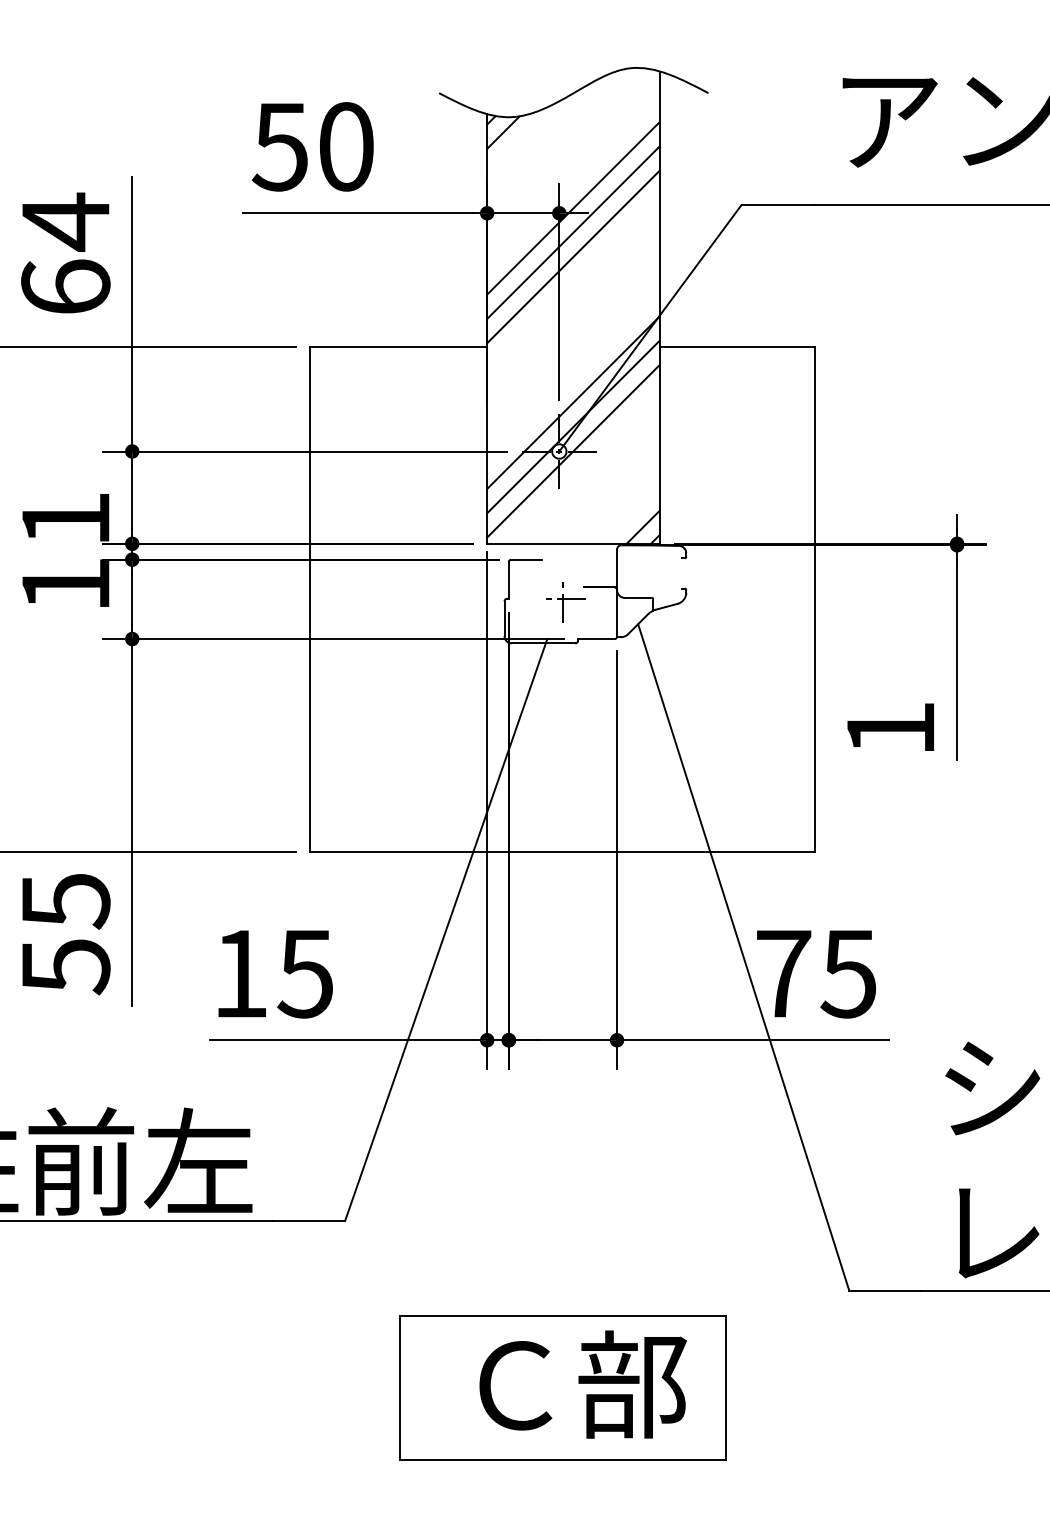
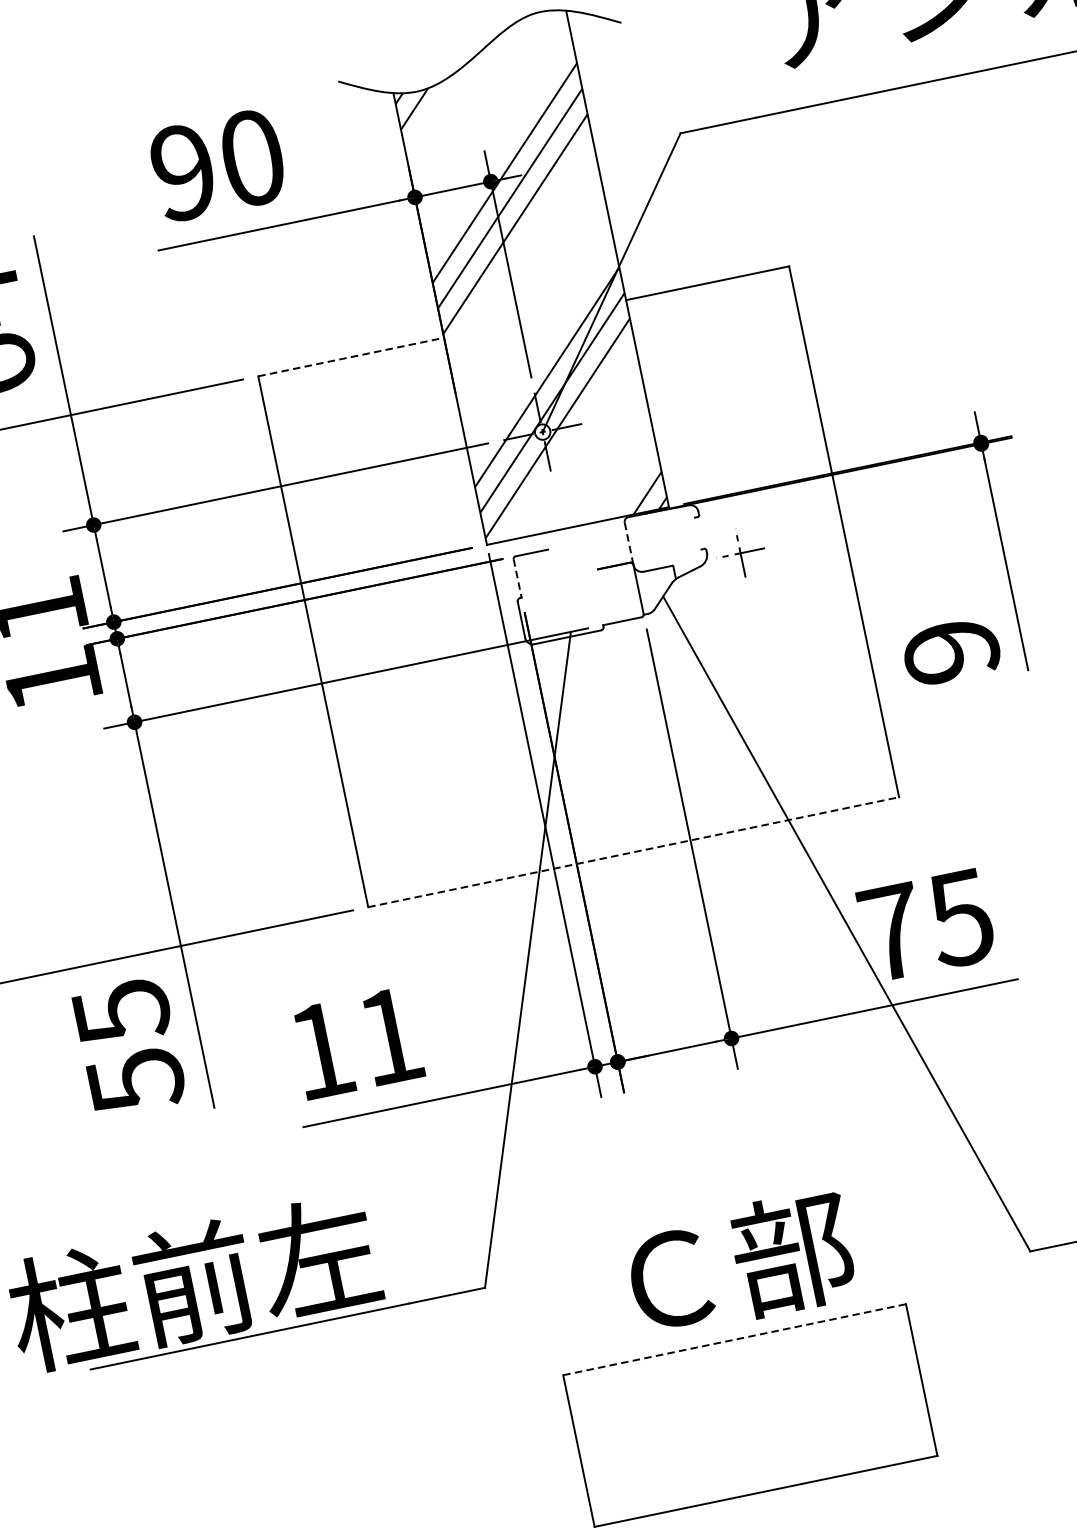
text: (279, 146) -> (182, 172), 50 -> 90
line: (399, 346) -> (351, 356), solid -> dashed
line: (617, 569) -> (629, 543), solid -> dashed
line: (508, 580) -> (517, 578), solid -> dashed
part: (565, 602) -> (743, 555), moved
text: (890, 729) -> (951, 652), 1 -> 9
line: (563, 851) -> (634, 851), solid -> dashed
text: (304, 974) -> (388, 1037), 15 -> 11
line: (562, 1315) -> (734, 1339), solid -> dashed
text: (582, 1384) -> (740, 1263), moved

